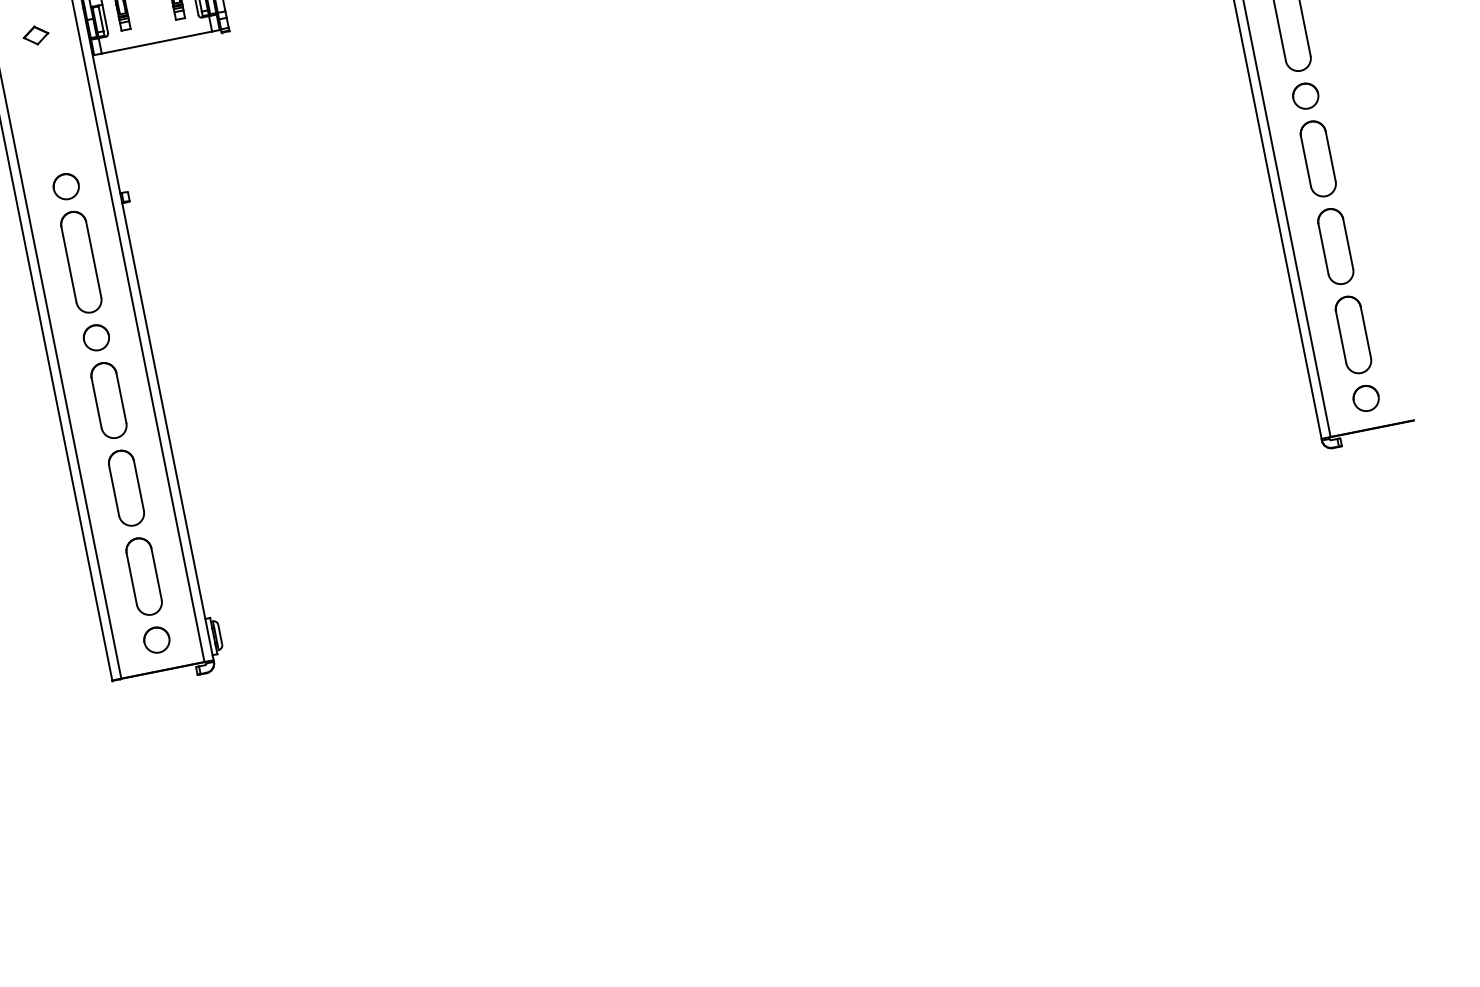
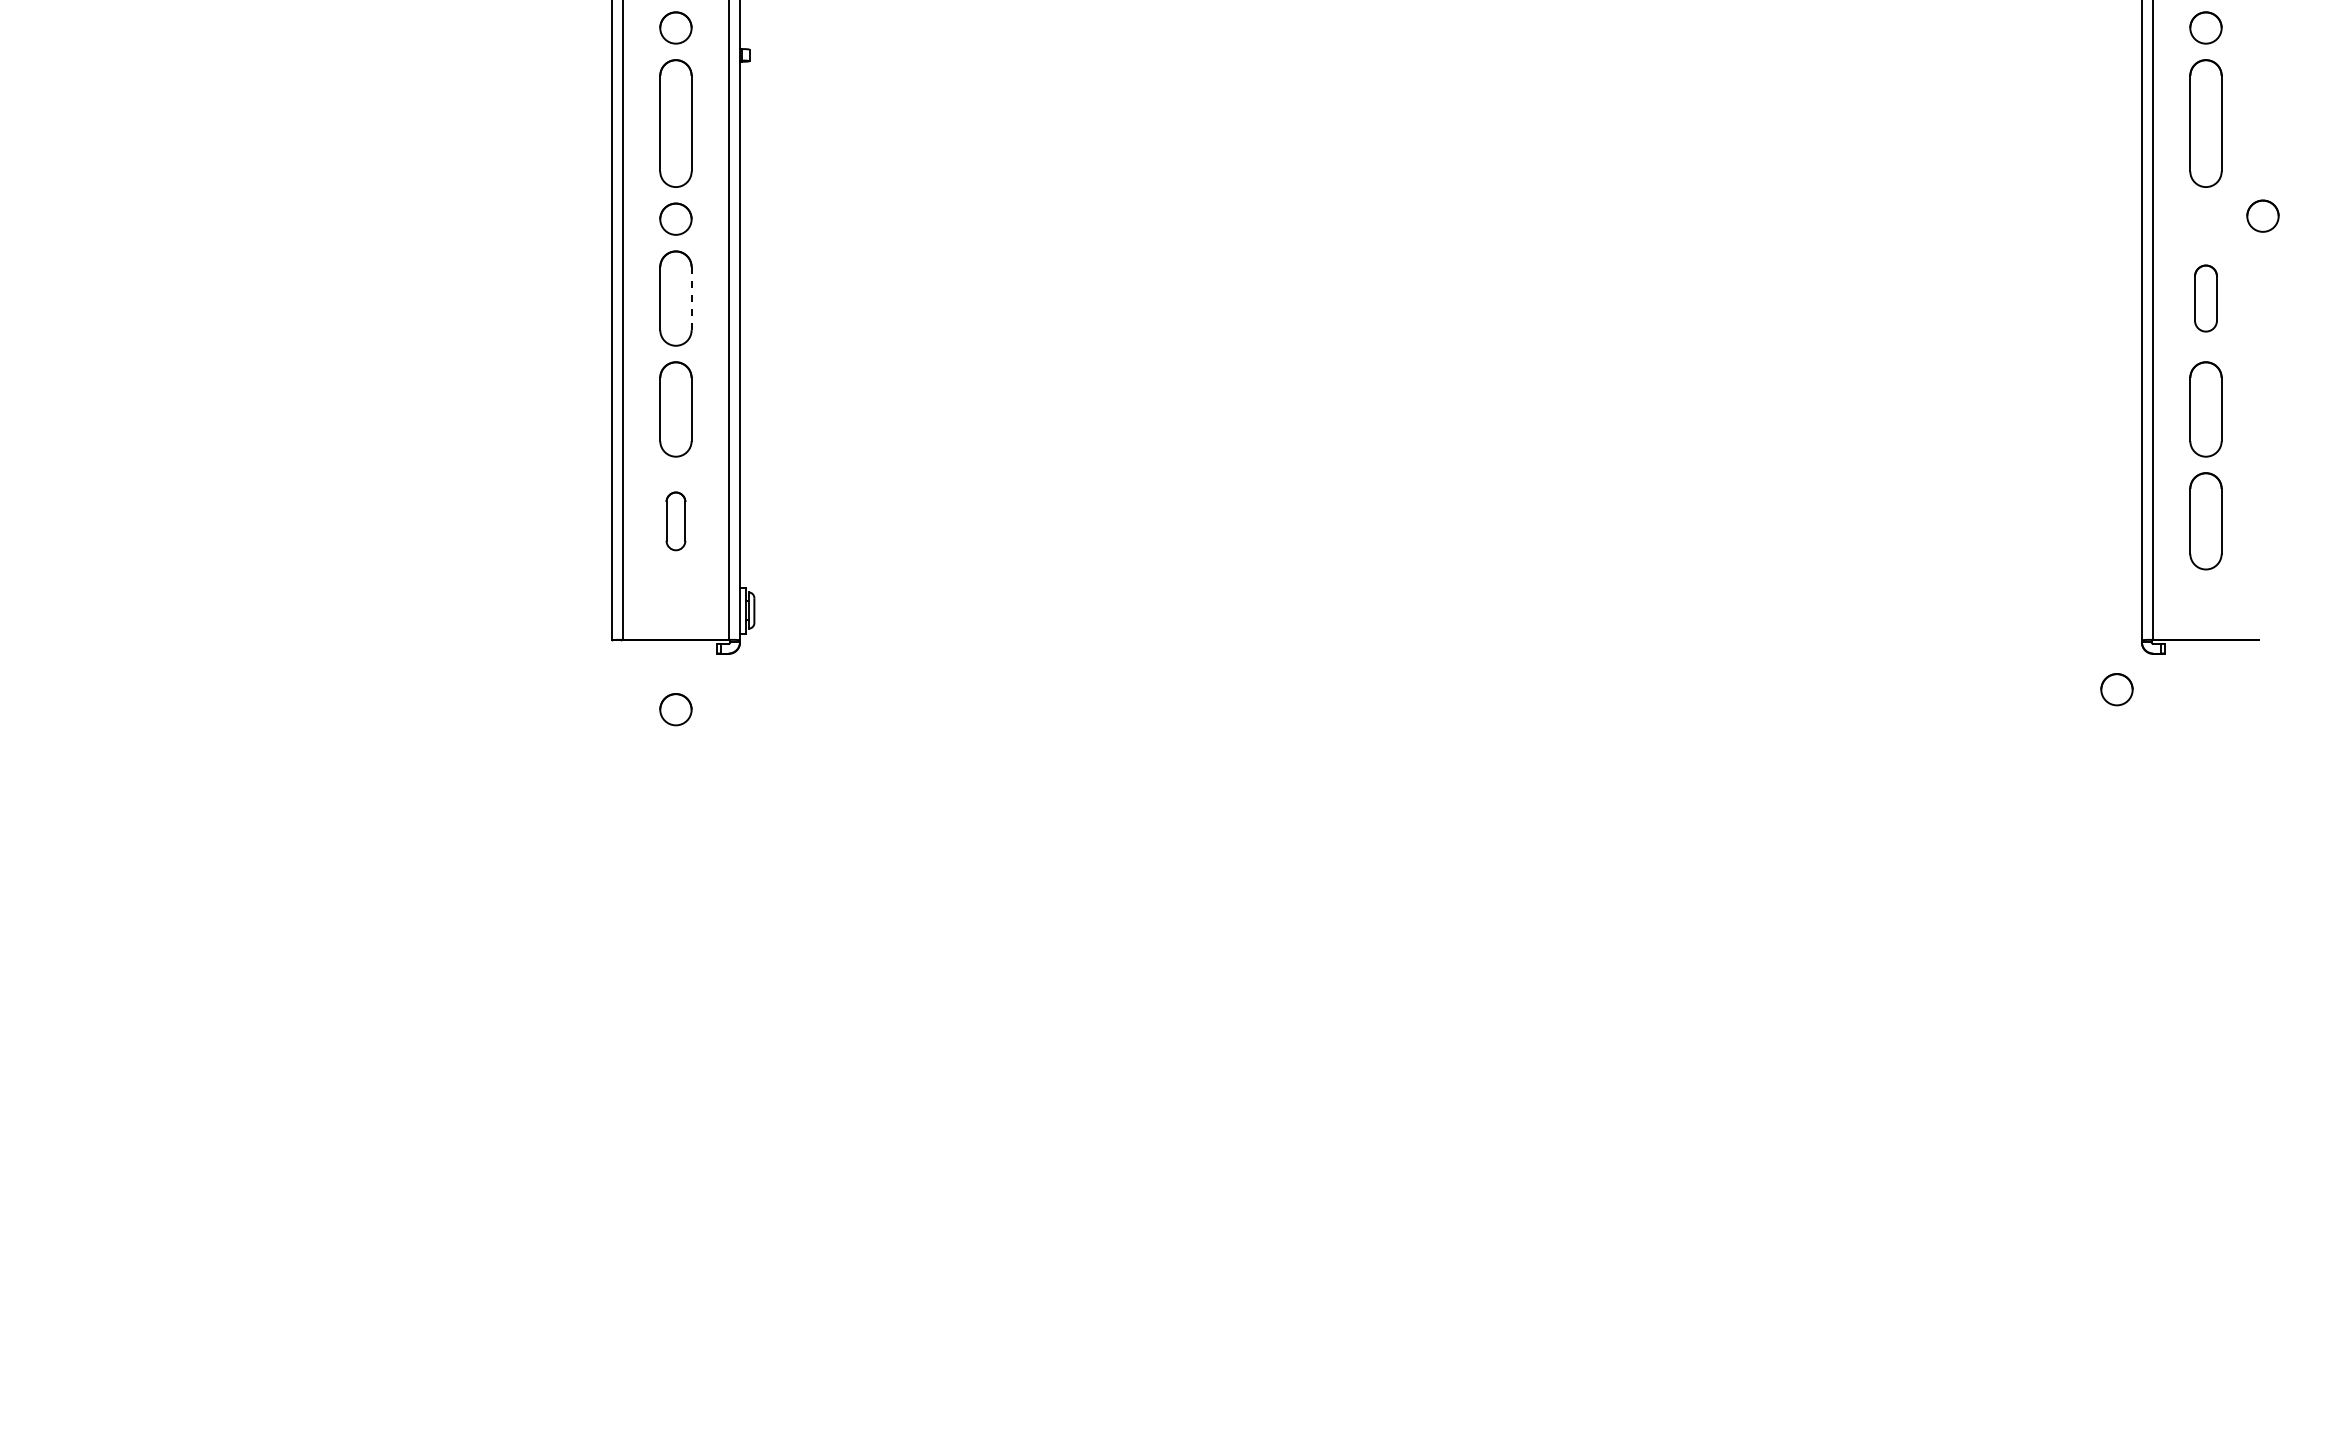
circle: (1305, 95) -> (2262, 215), moved
part: (1317, 158) -> (2205, 298), size x0.7
line: (121, 398) -> (691, 298), solid -> dashed
circle: (1365, 398) -> (2116, 689), moved
part: (143, 576) -> (675, 521), size x0.6
circle: (156, 640) -> (675, 709), moved

